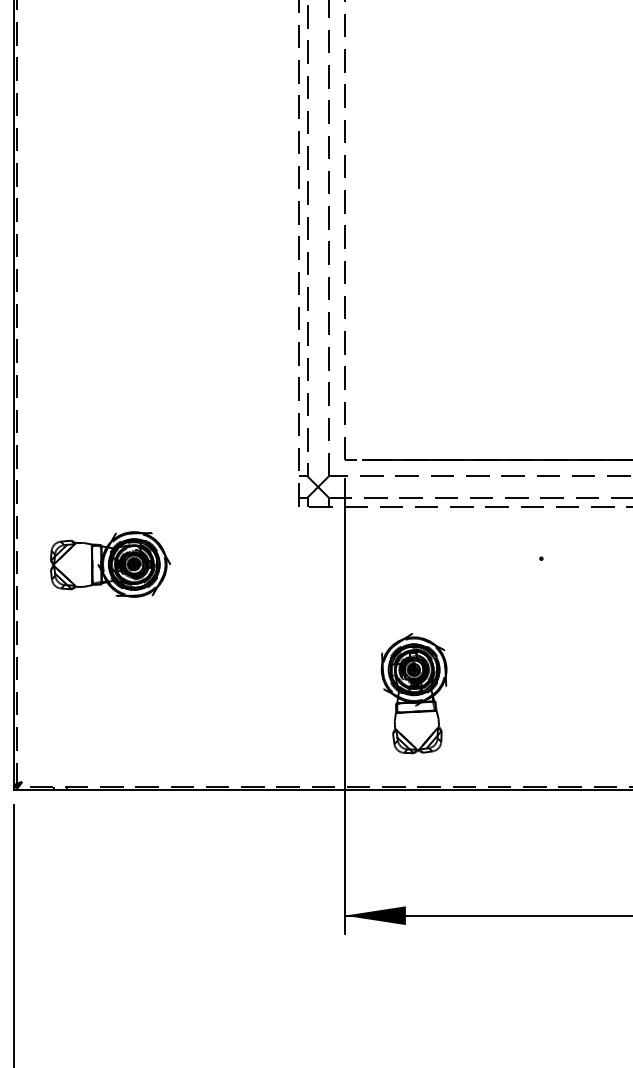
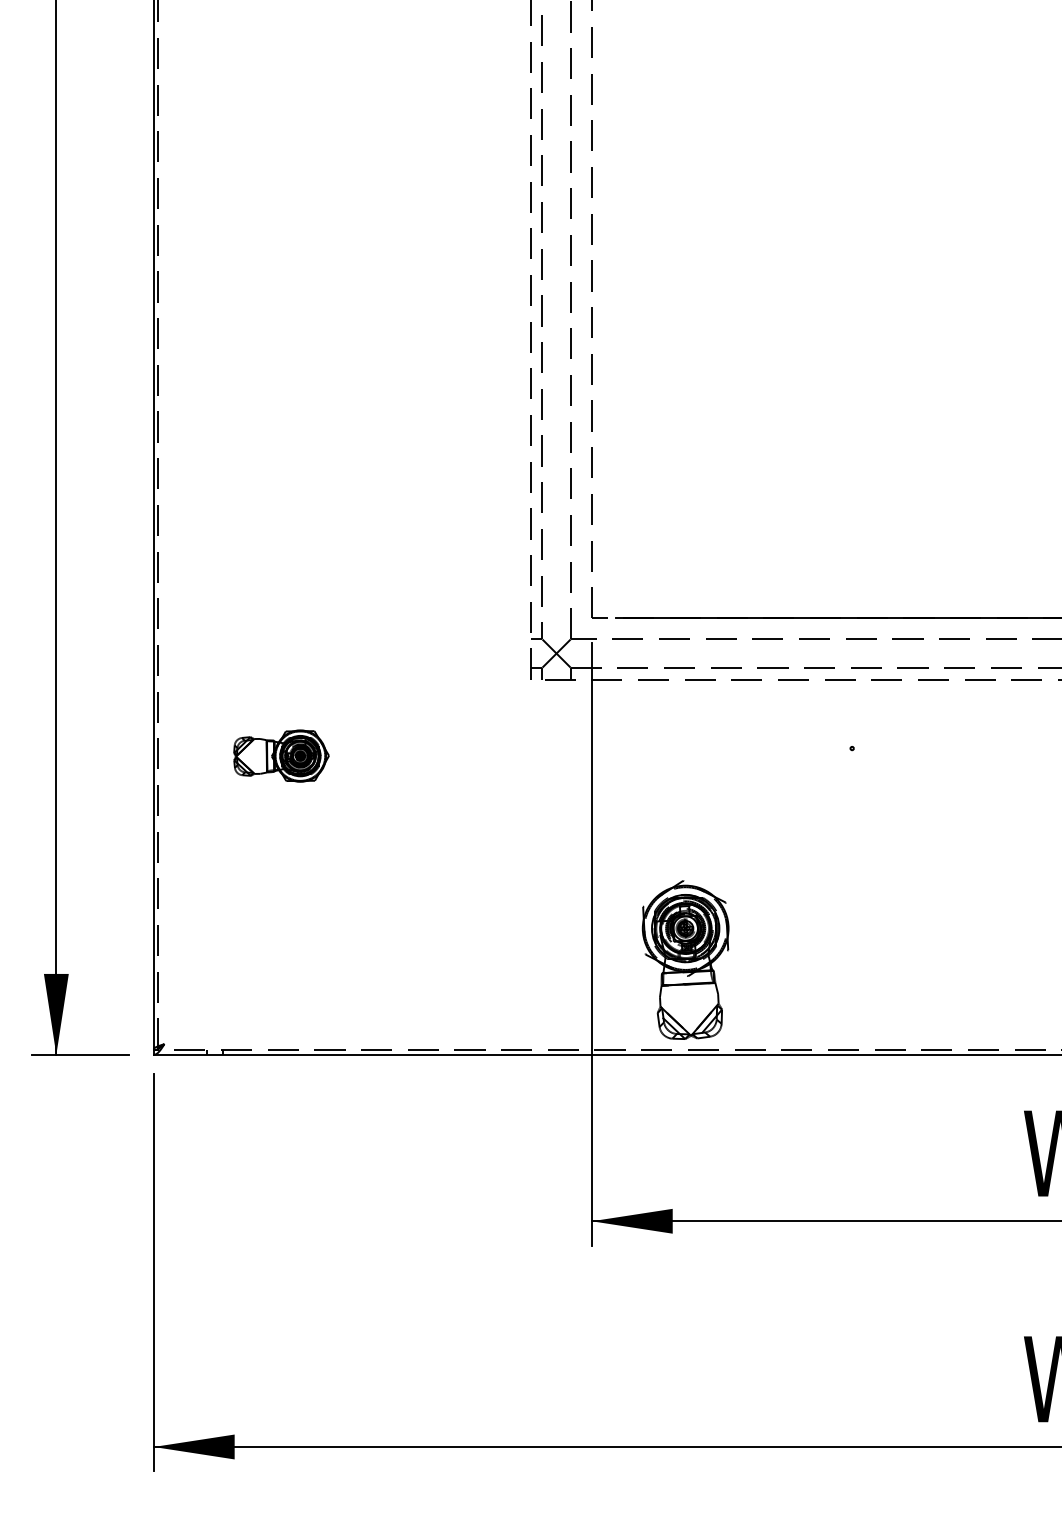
part: (110, 564) -> (281, 755), size x0.6
part: (414, 693) -> (685, 959), moved

